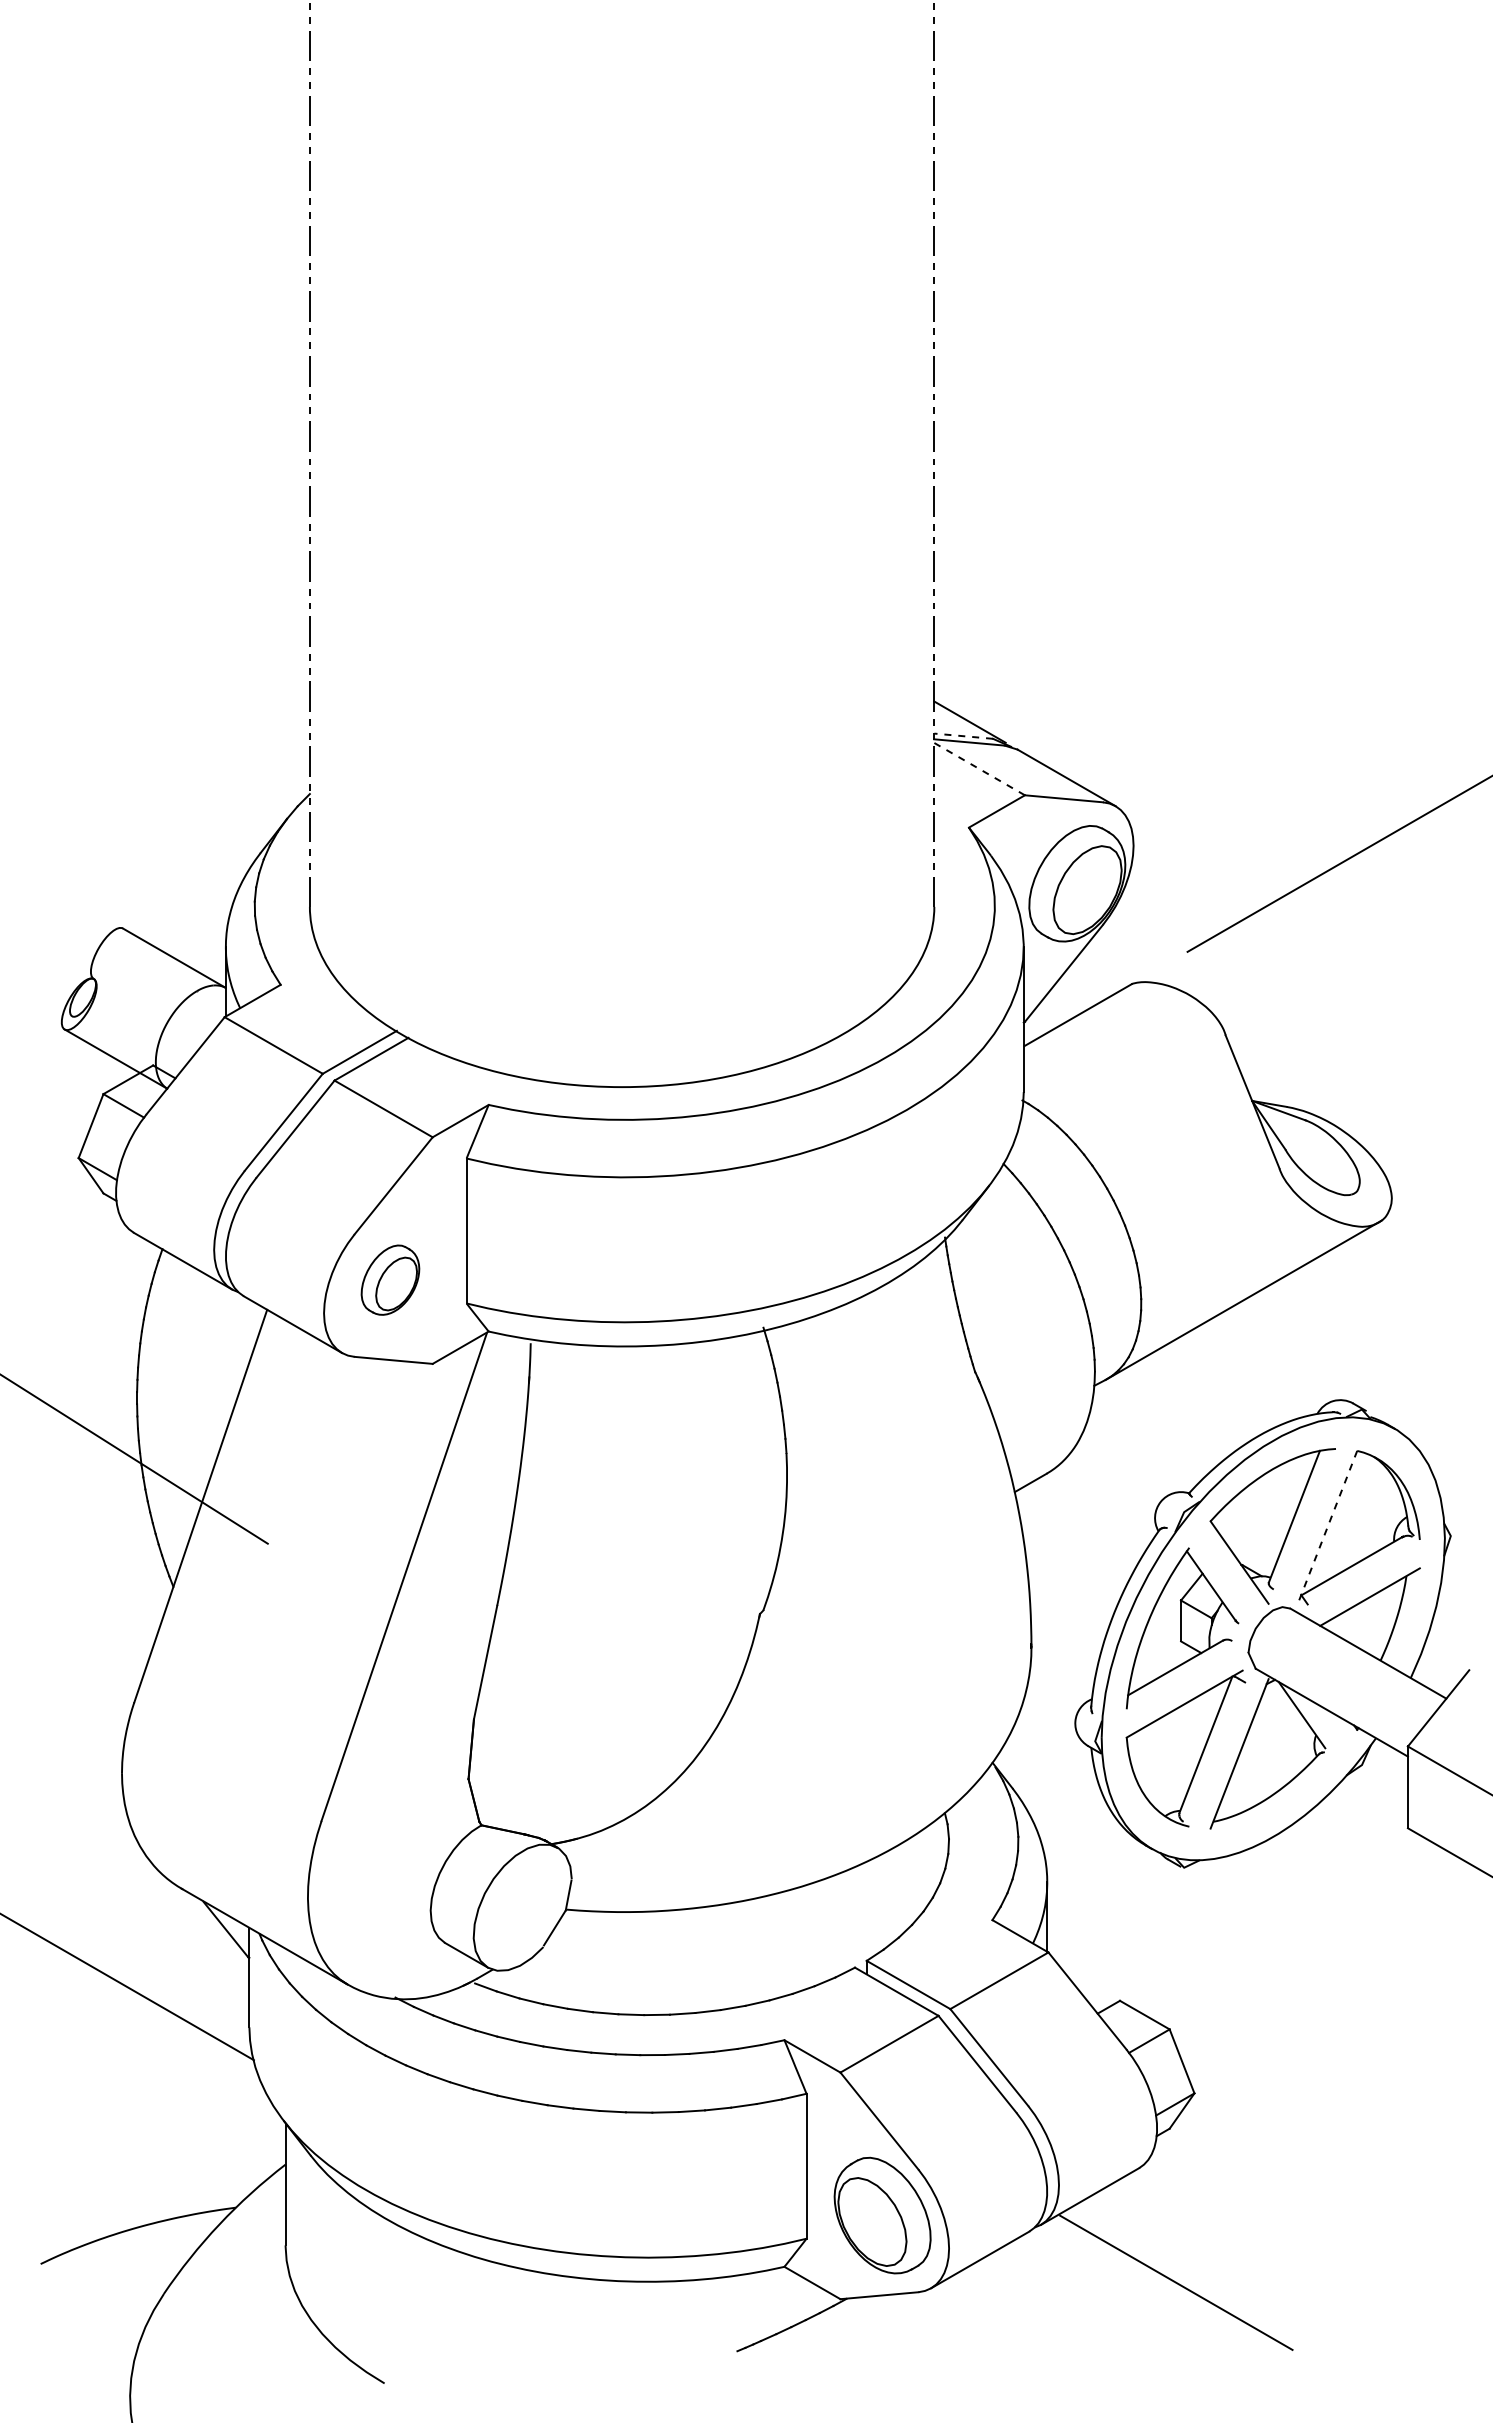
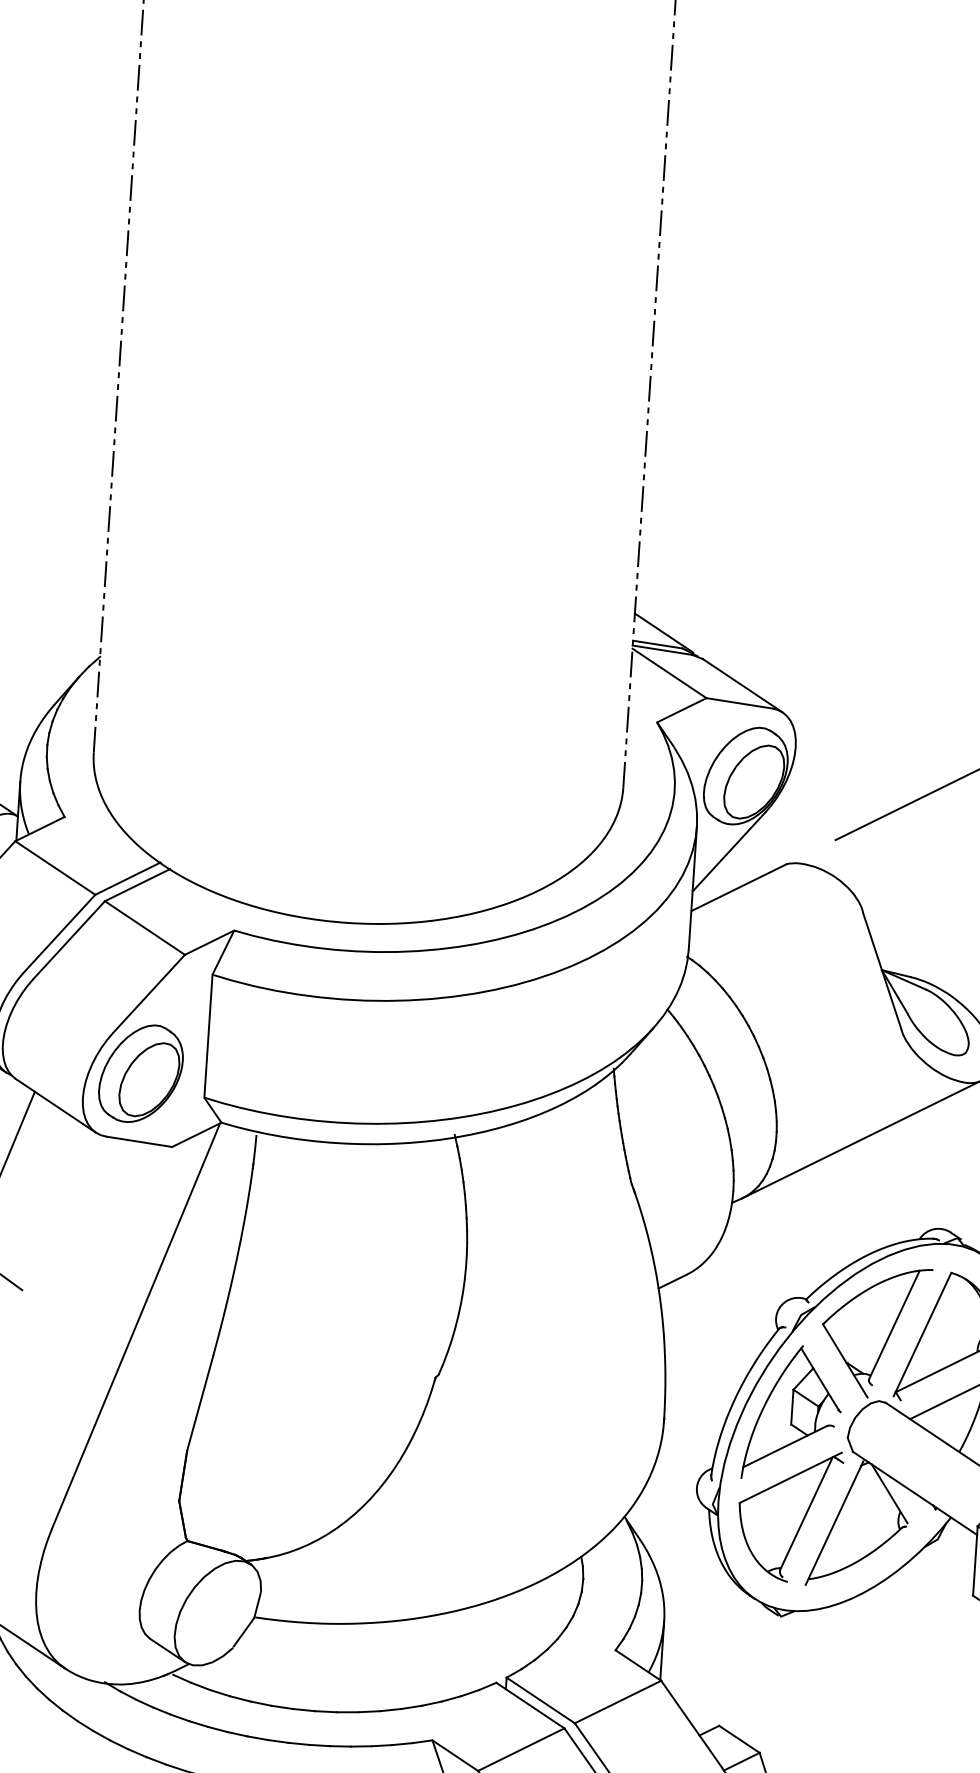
line: (963, 736) -> (657, 644), dashed -> solid
line: (979, 768) -> (669, 672), dashed -> solid
part: (390, 1279) -> (141, 1073), size x1.67
line: (1328, 1525) -> (922, 1334), dashed -> solid

